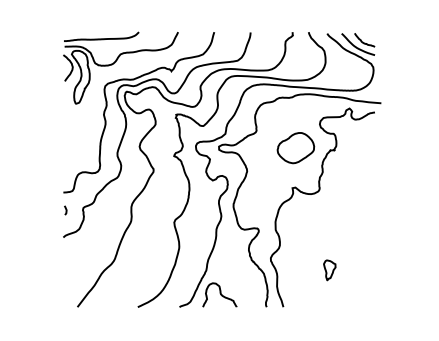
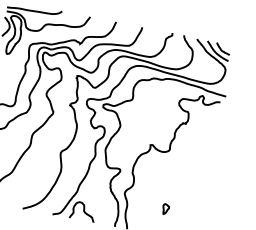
part: (295, 148) -> (158, 117), removed
part: (329, 270) -> (165, 209), size x0.7

